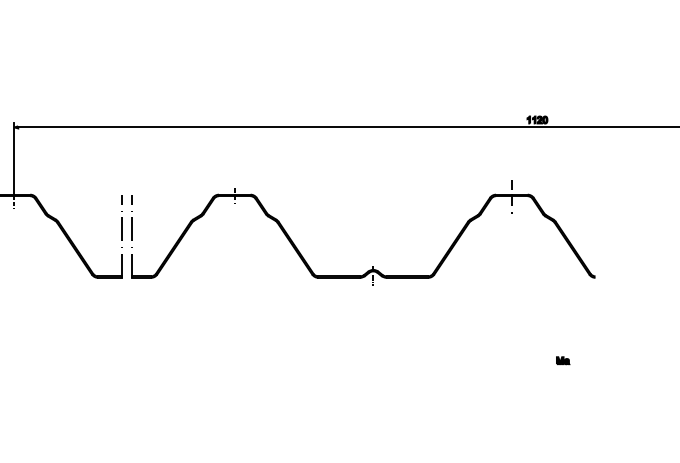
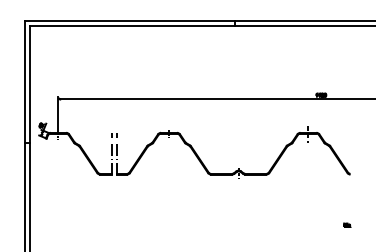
part: (563, 359) -> (347, 224), moved

